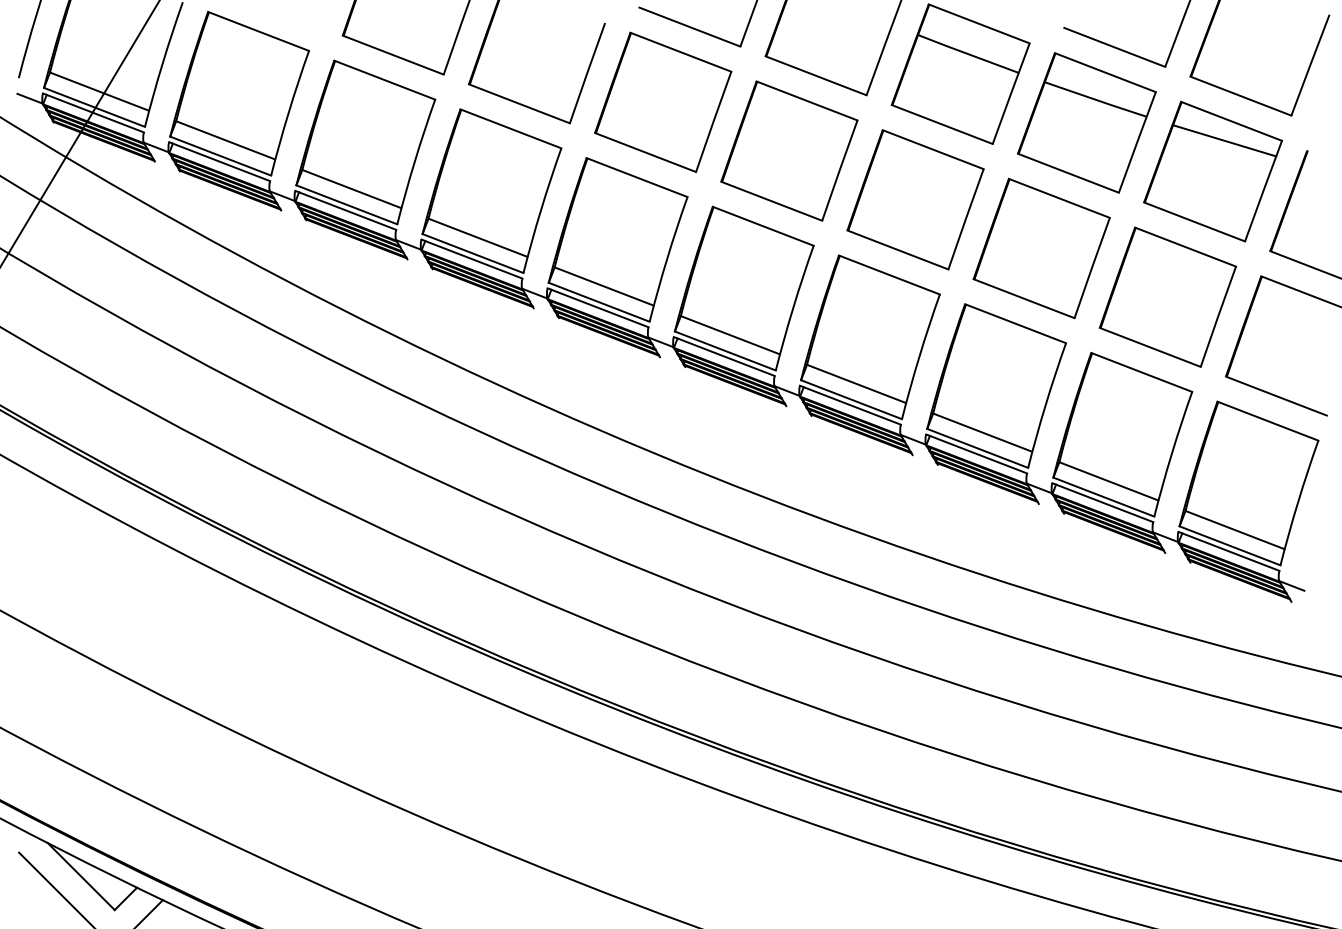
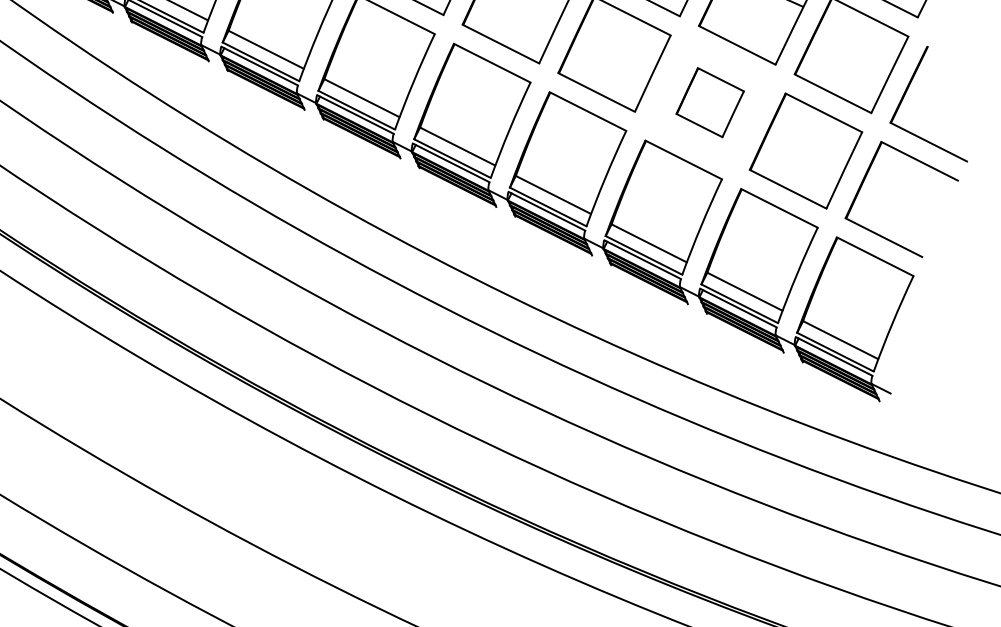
line: (1224, 140) -> (863, 31), removed
part: (1041, 248) -> (710, 102), size x0.6

